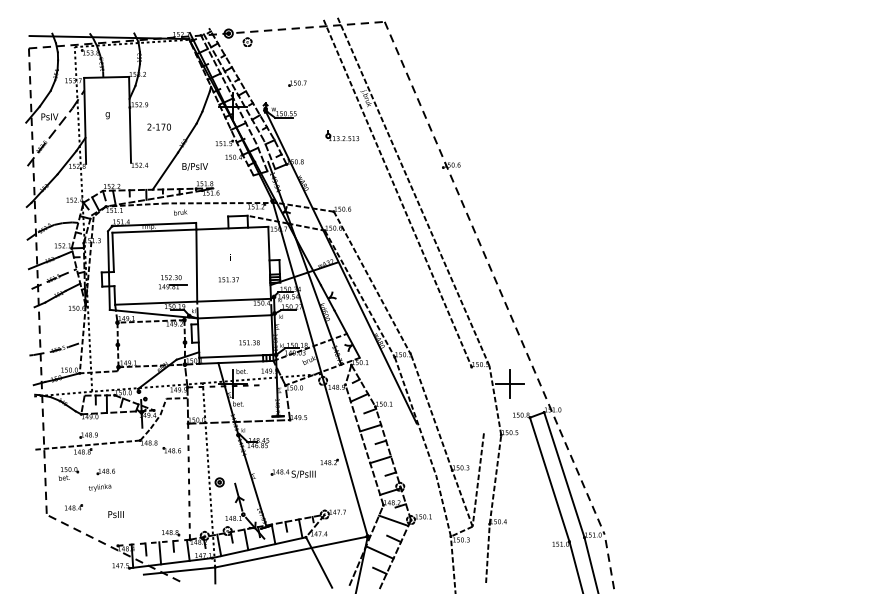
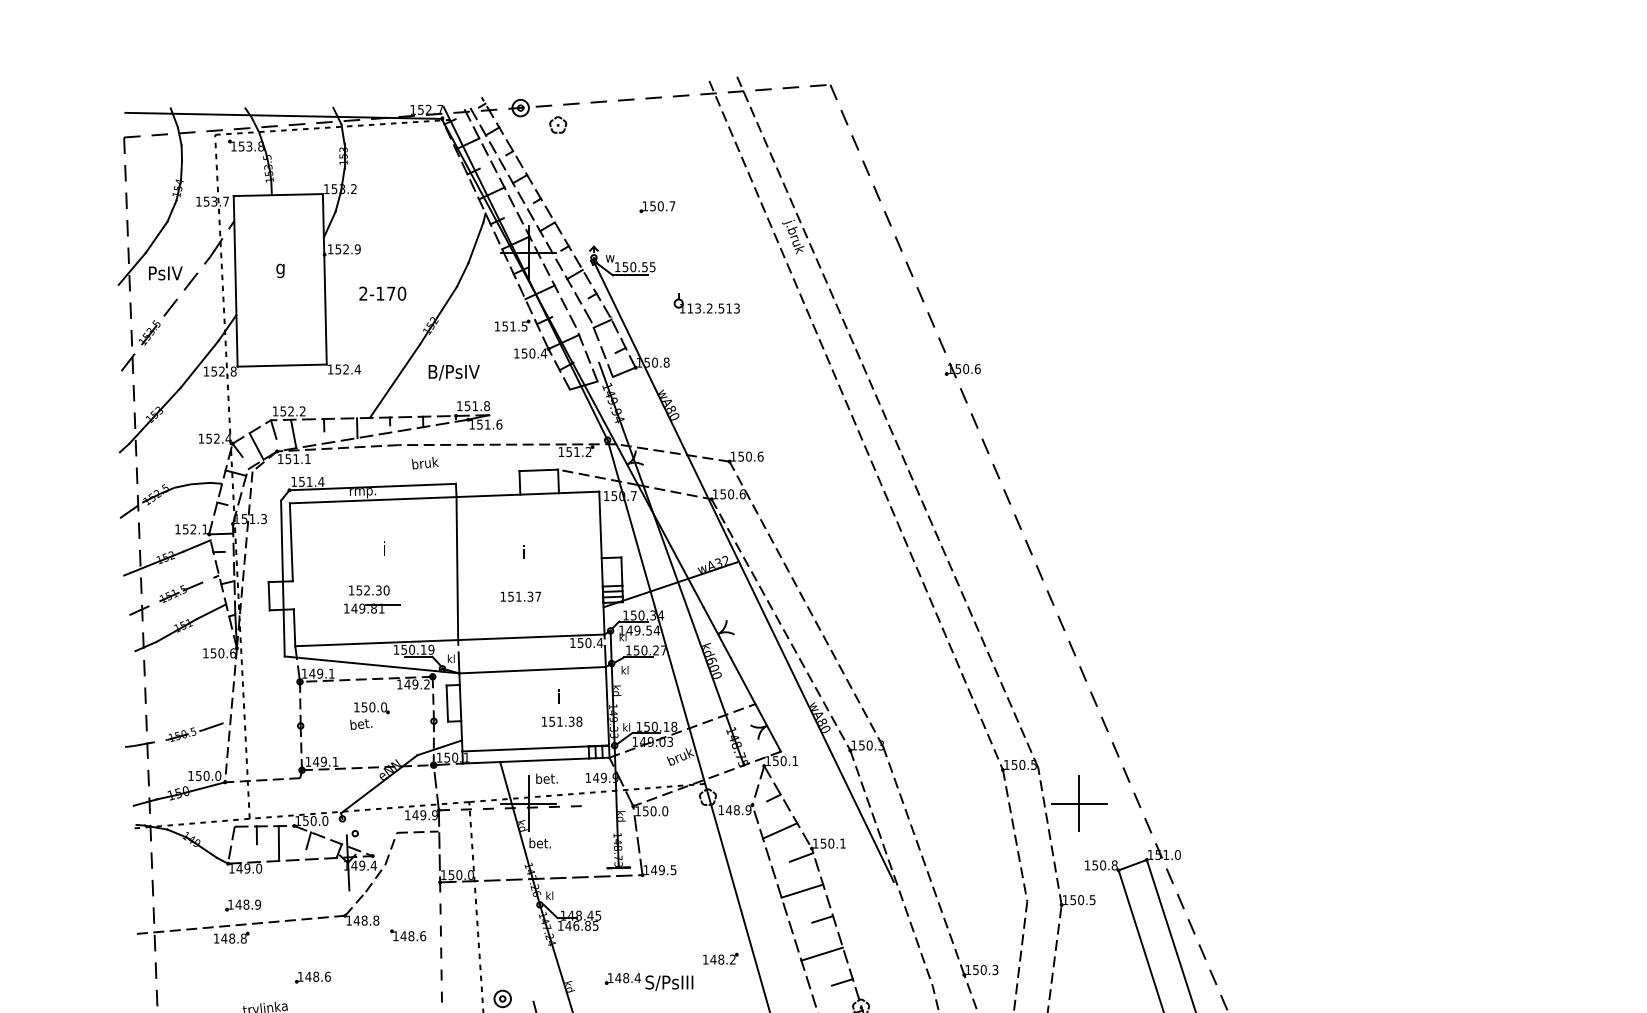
part: (342, 135) -> (706, 302), moved
line: (108, 162) -> (282, 363), added
part: (173, 282) -> (373, 600), moved
line: (477, 400) -> (1014, 836), added
part: (105, 471) -> (311, 977), moved
part: (68, 473) -> (369, 715), moved

